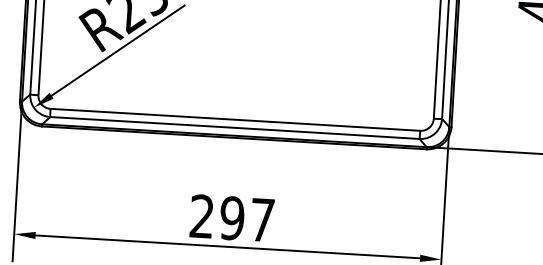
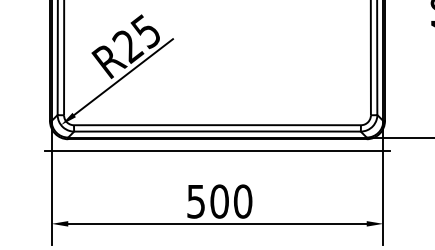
line: (233, 152) -> (217, 150), added
text: (232, 218) -> (219, 201), 297 -> 500

